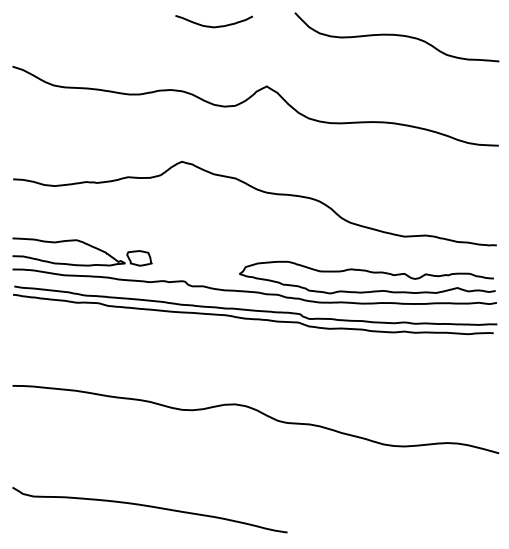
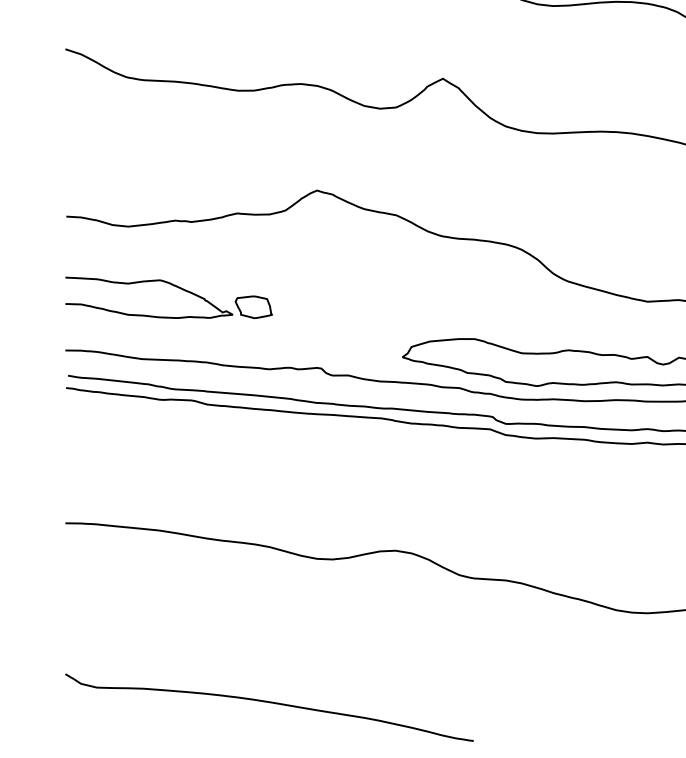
part: (84, 244) -> (172, 286), moved

